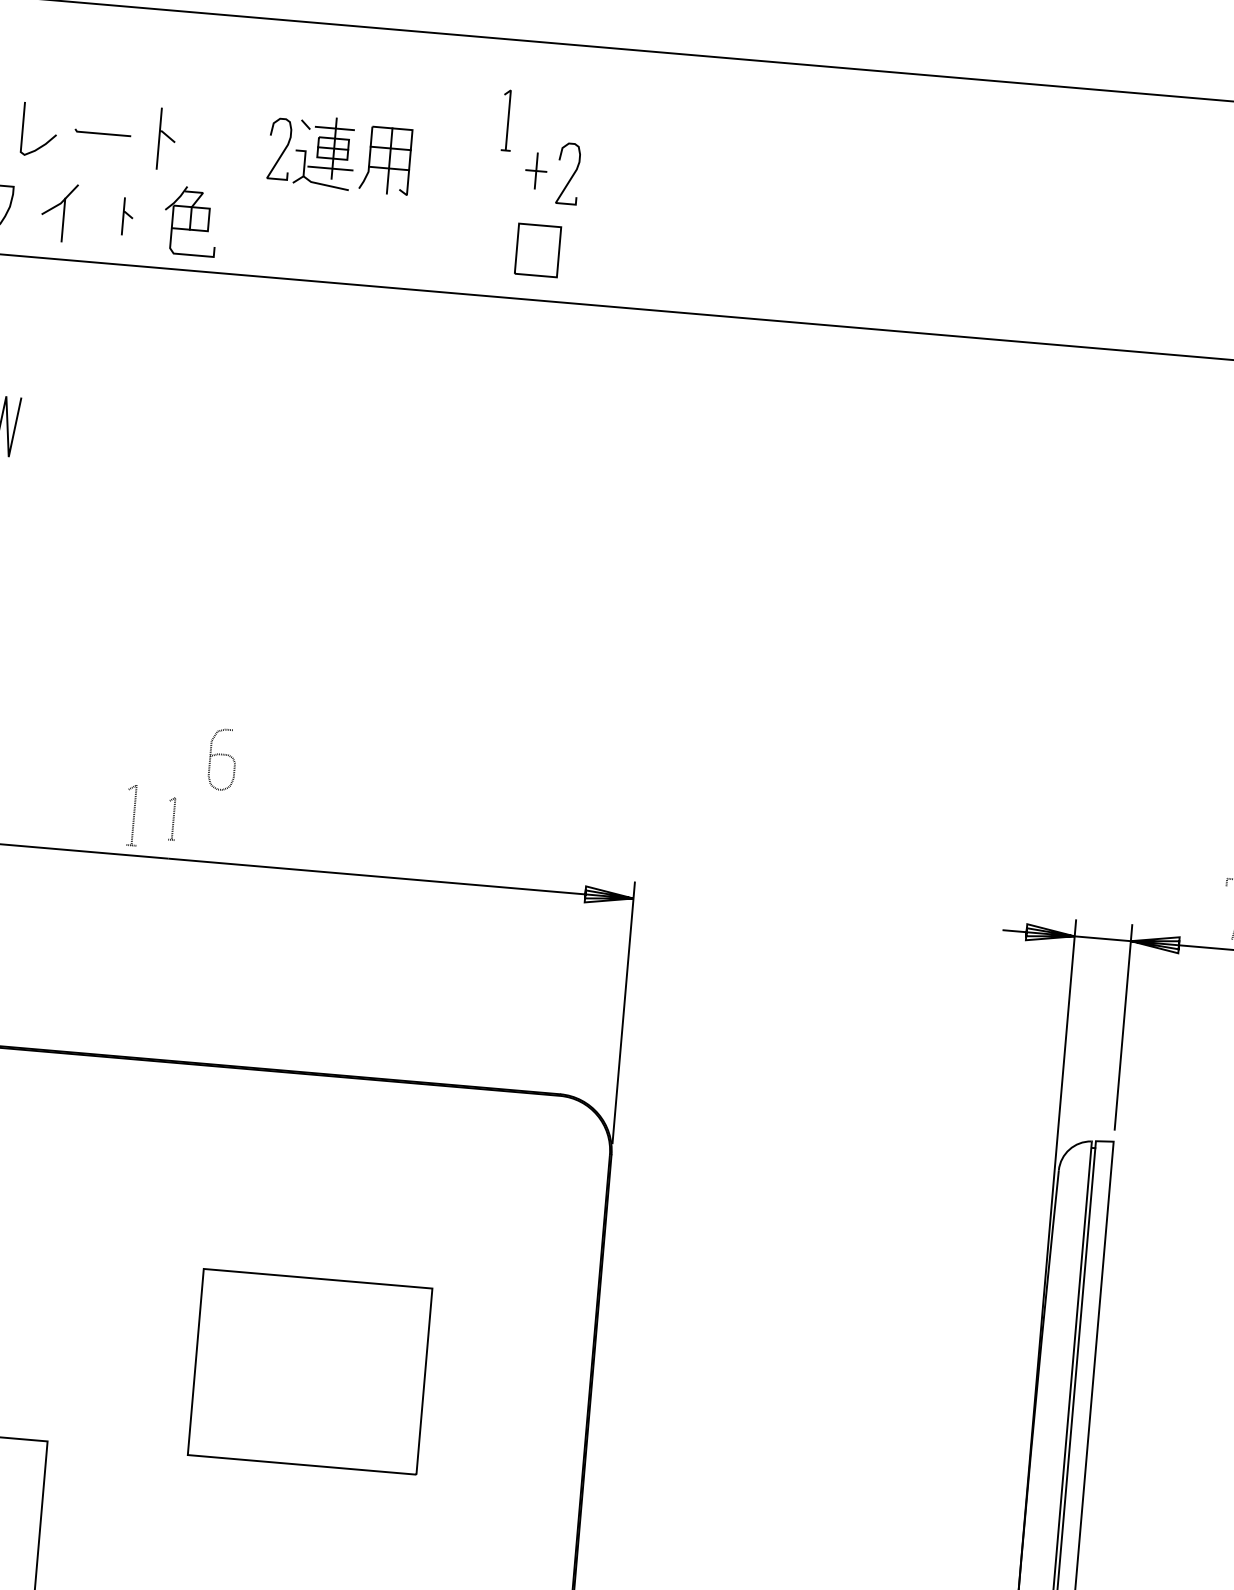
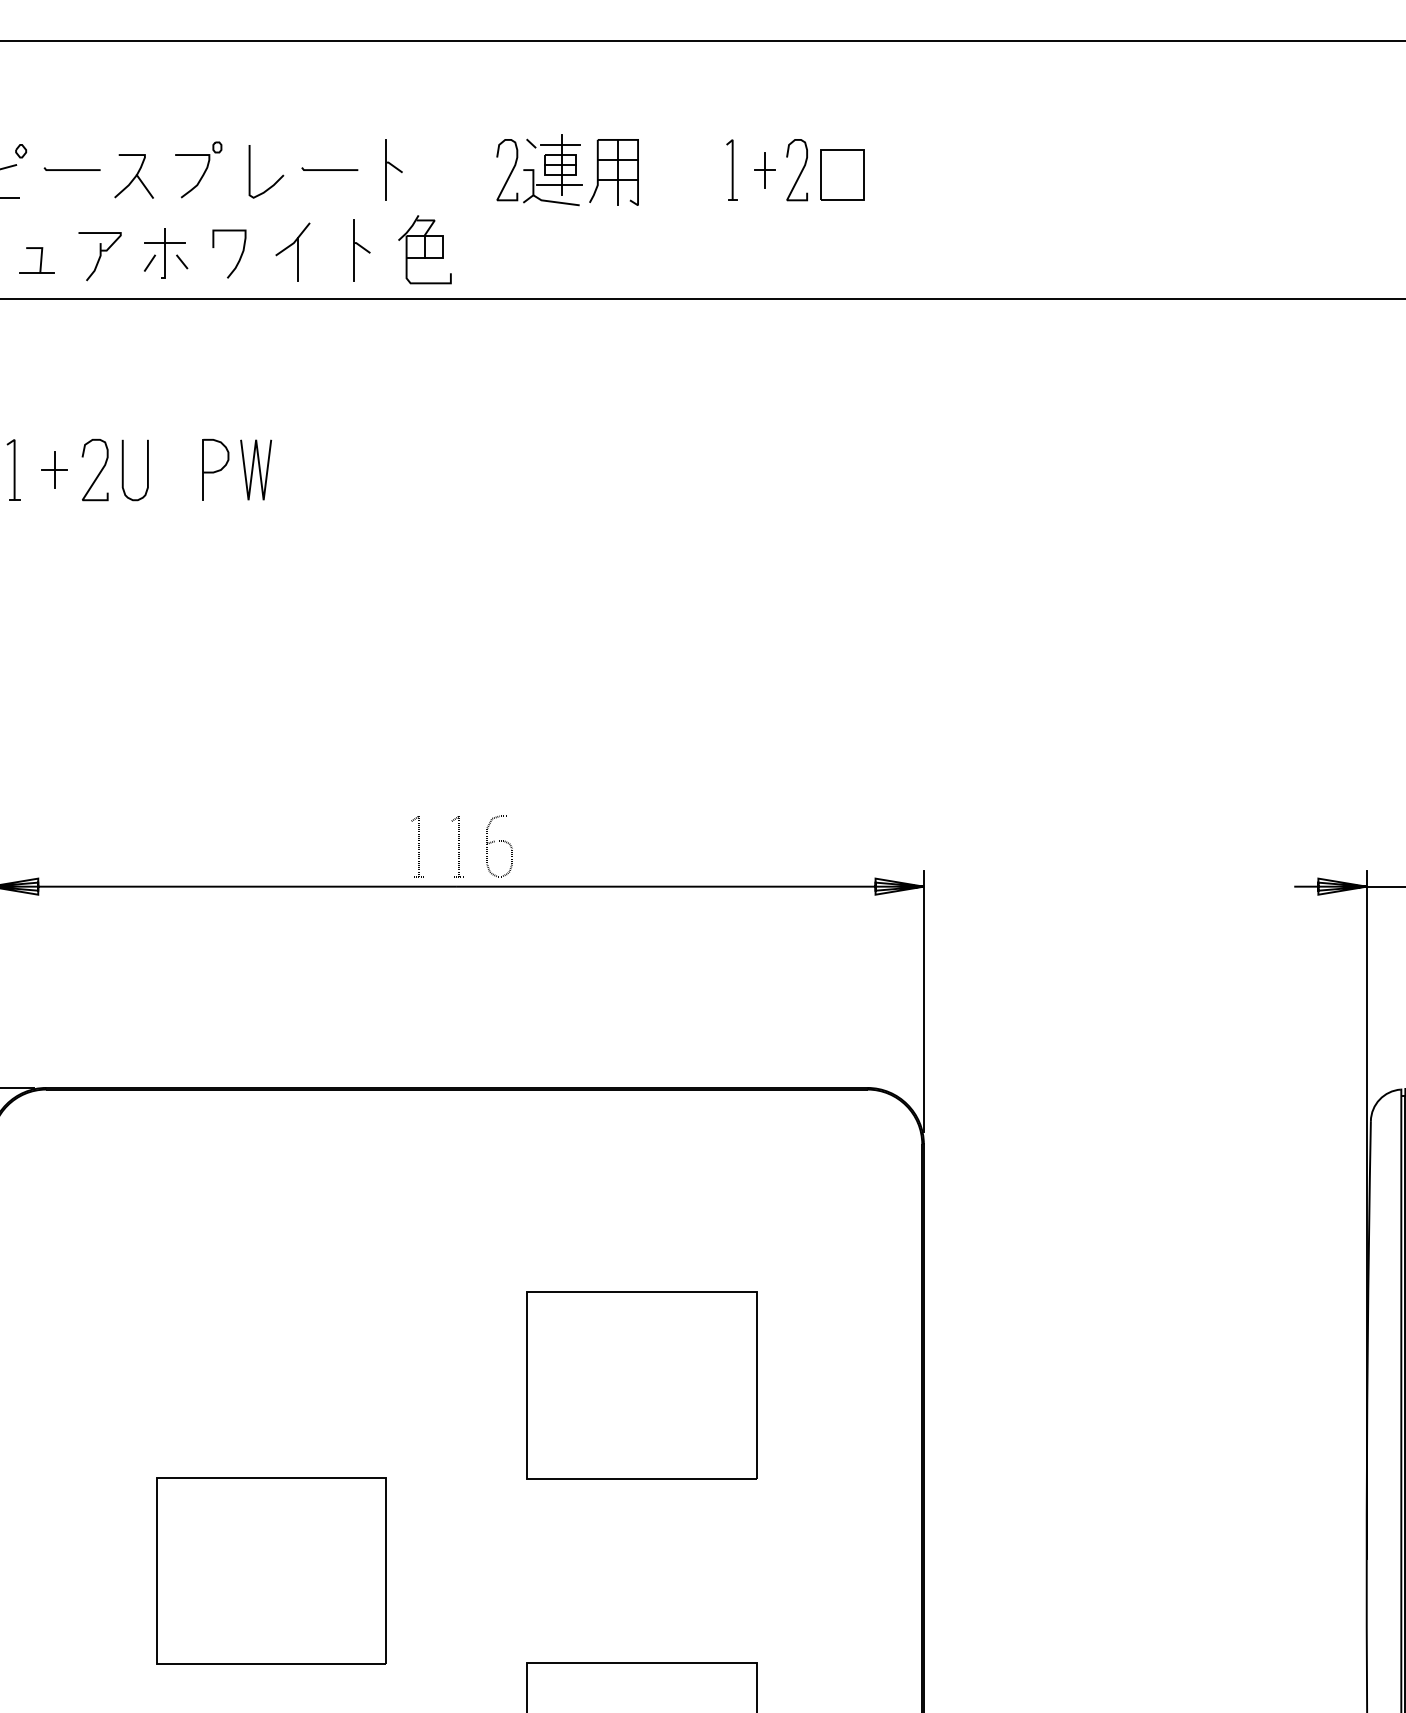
part: (507, 119) -> (731, 169), moved
part: (127, 216) -> (361, 250), size x1.67
part: (538, 249) -> (842, 174), moved
curve: (222, 754) -> (499, 841), moved
part: (172, 818) -> (457, 846), size x1.43

